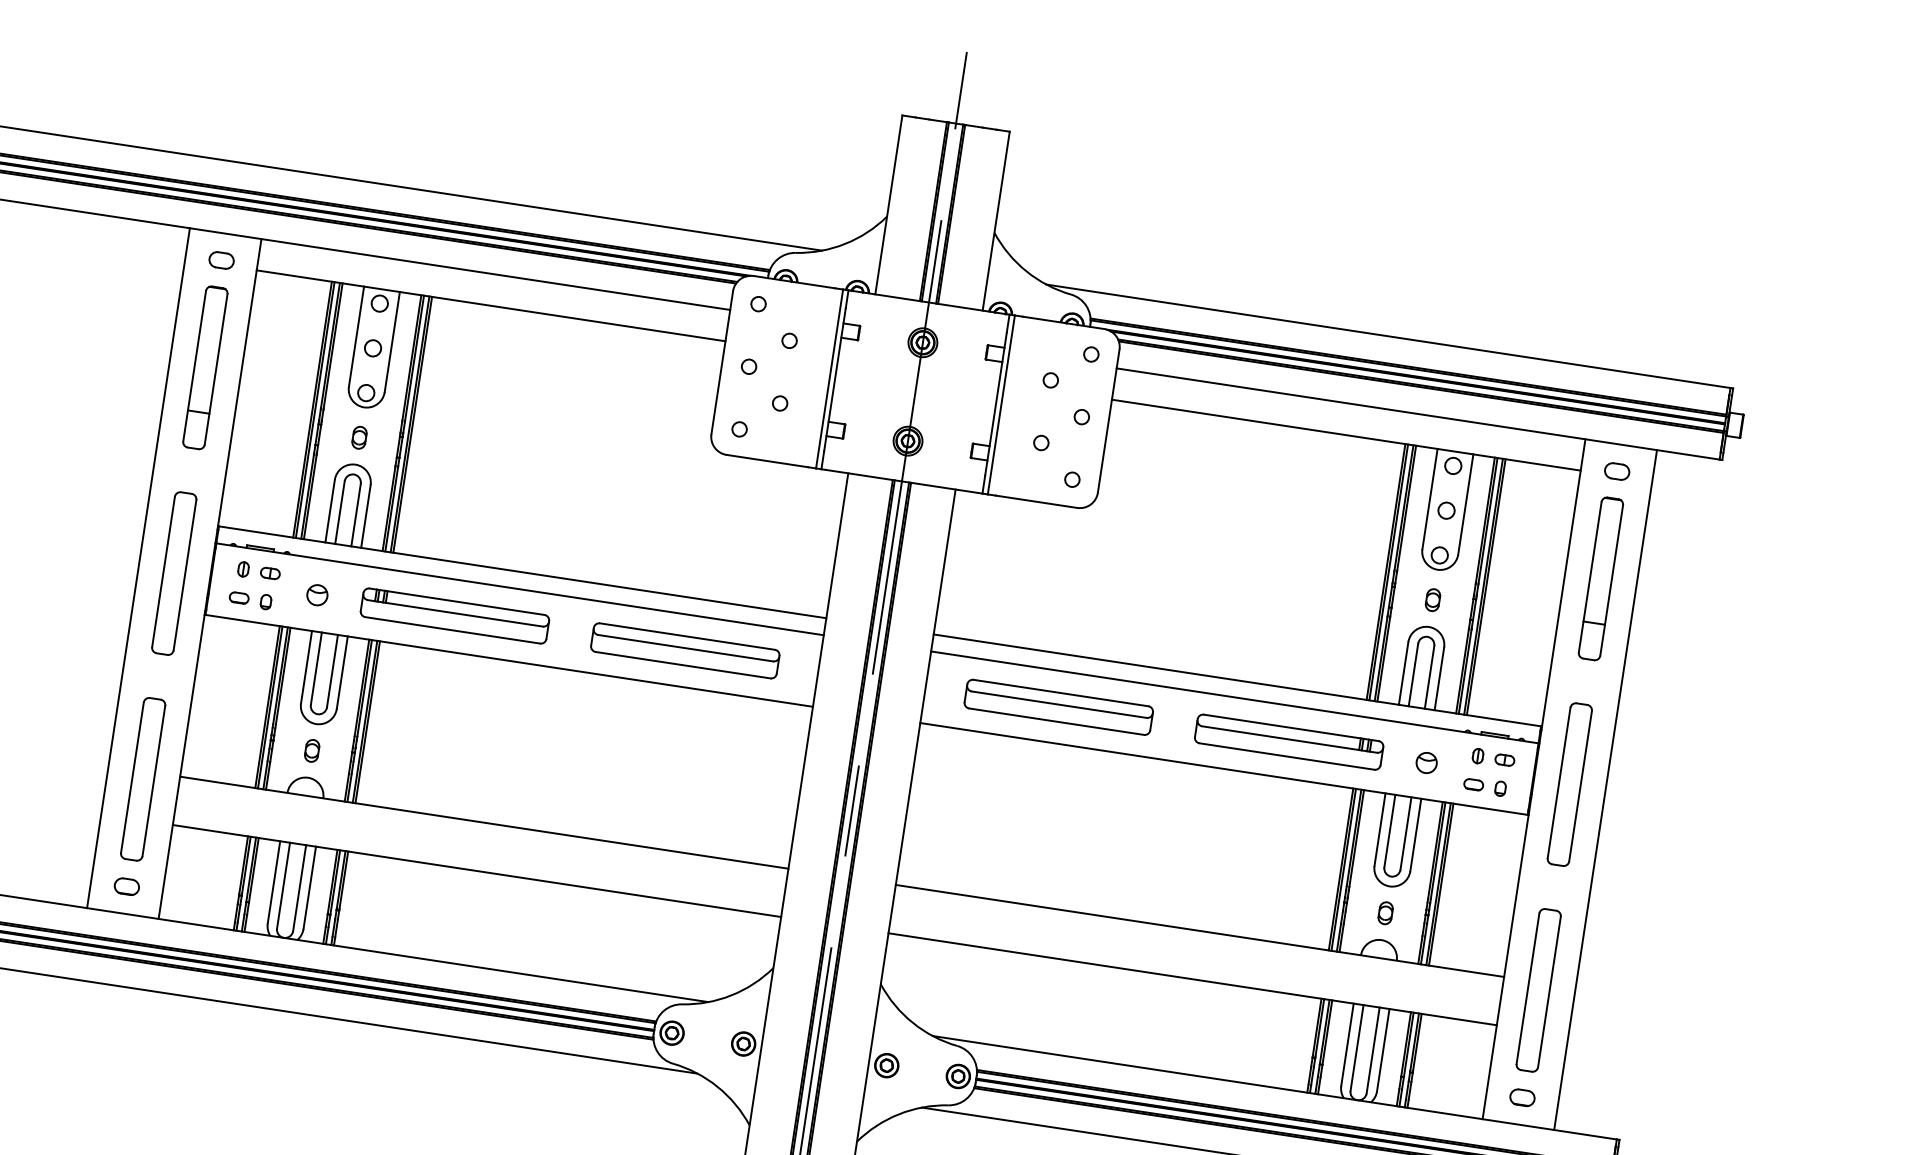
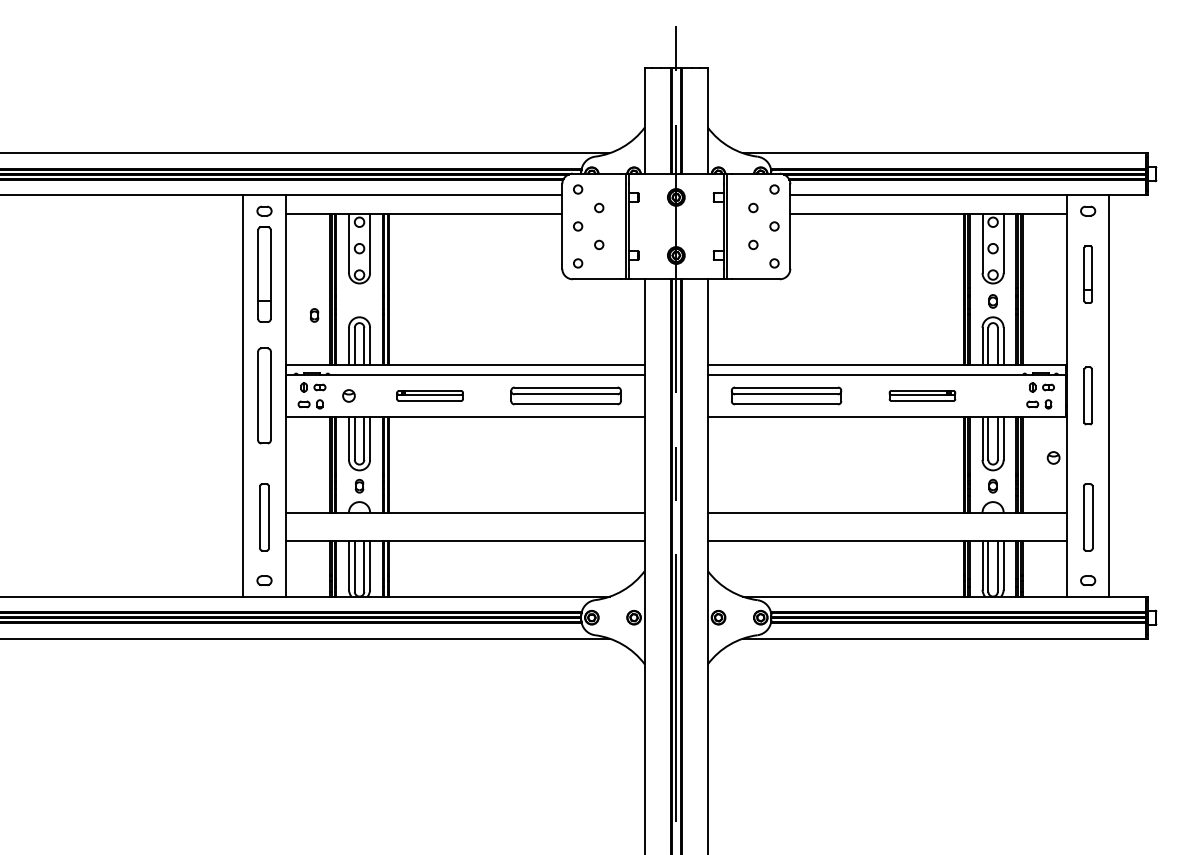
part: (359, 437) -> (314, 315), moved
part: (1601, 578) -> (1088, 274), size x0.6
part: (453, 615) -> (429, 395), size x0.6
part: (1289, 741) -> (922, 395), size x0.6
part: (1426, 762) -> (1053, 457), moved
part: (143, 779) -> (264, 517), size x0.7
part: (1570, 783) -> (1088, 395), size x0.6
part: (1539, 990) -> (1088, 517), size x0.7

